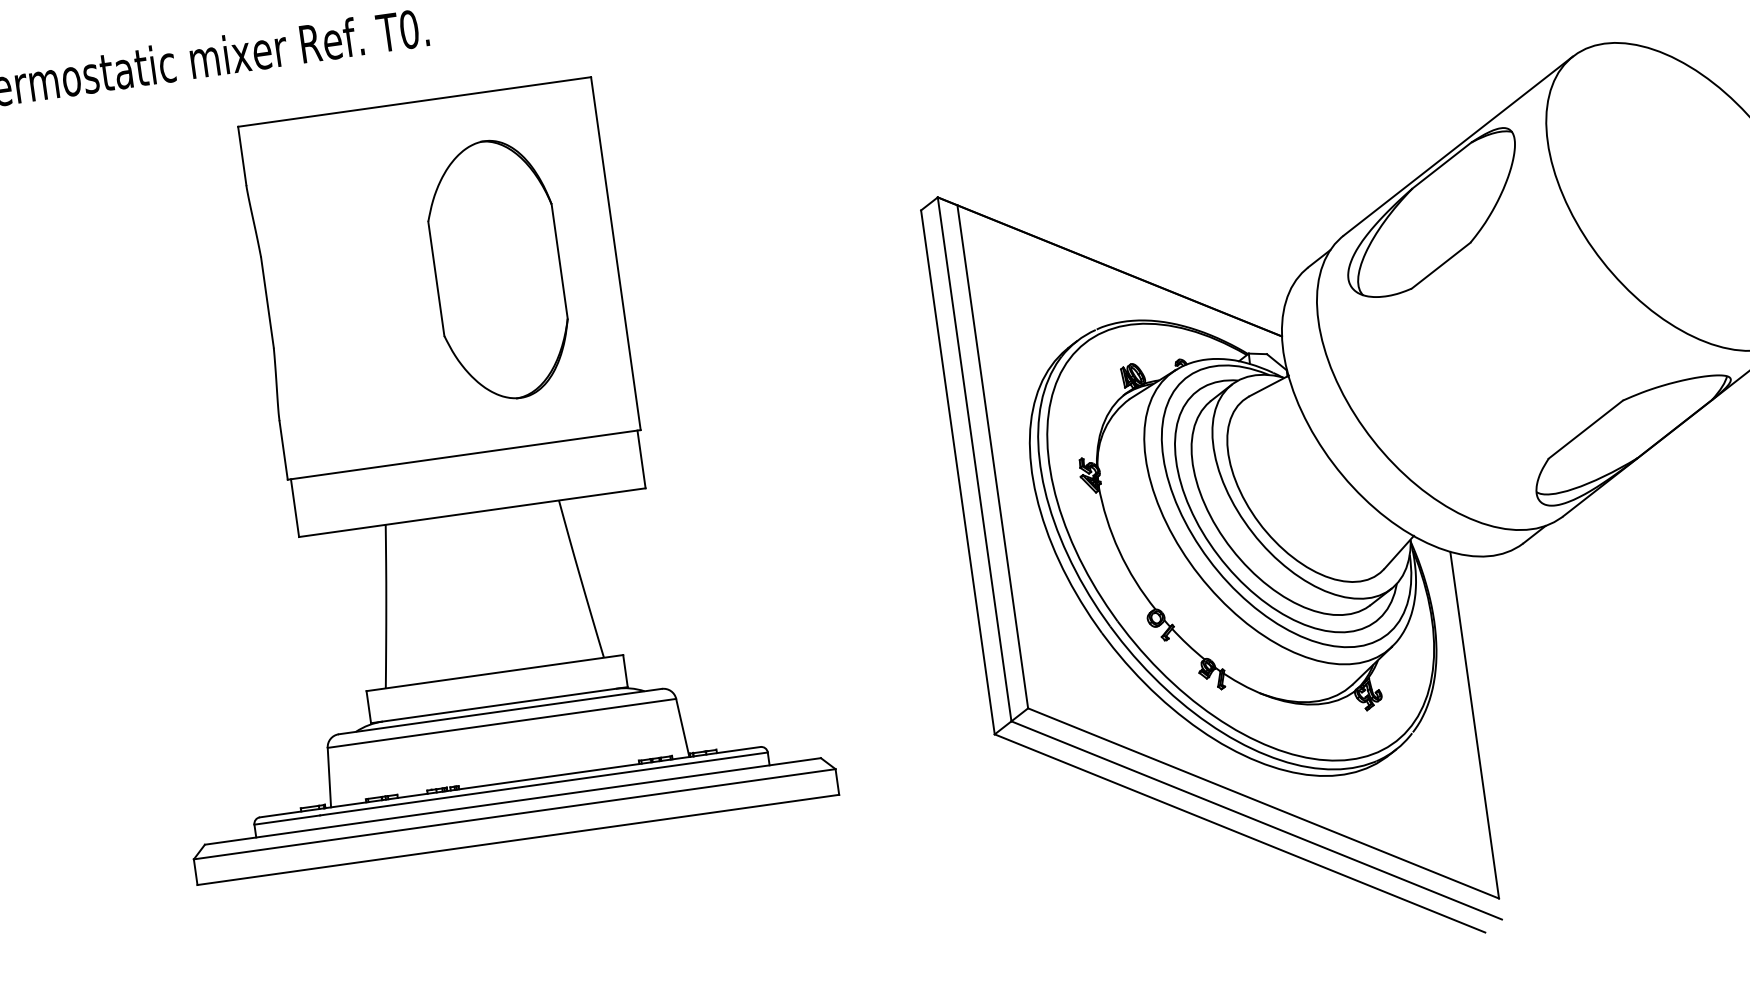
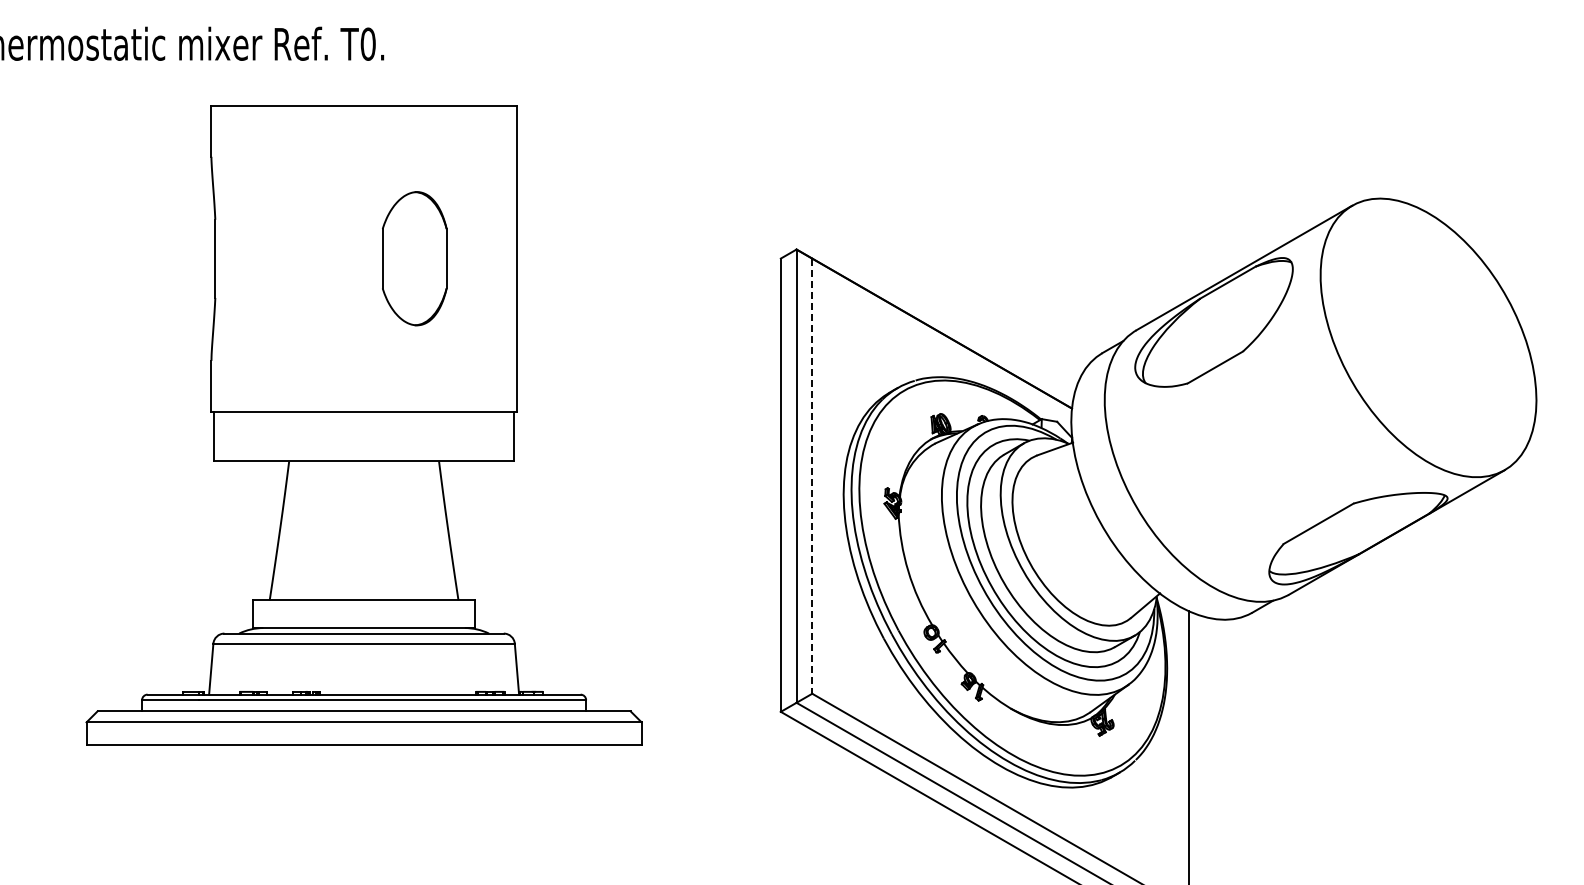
part: (497, 269) -> (414, 258), size x0.6
line: (993, 457) -> (812, 476), solid -> dashed

